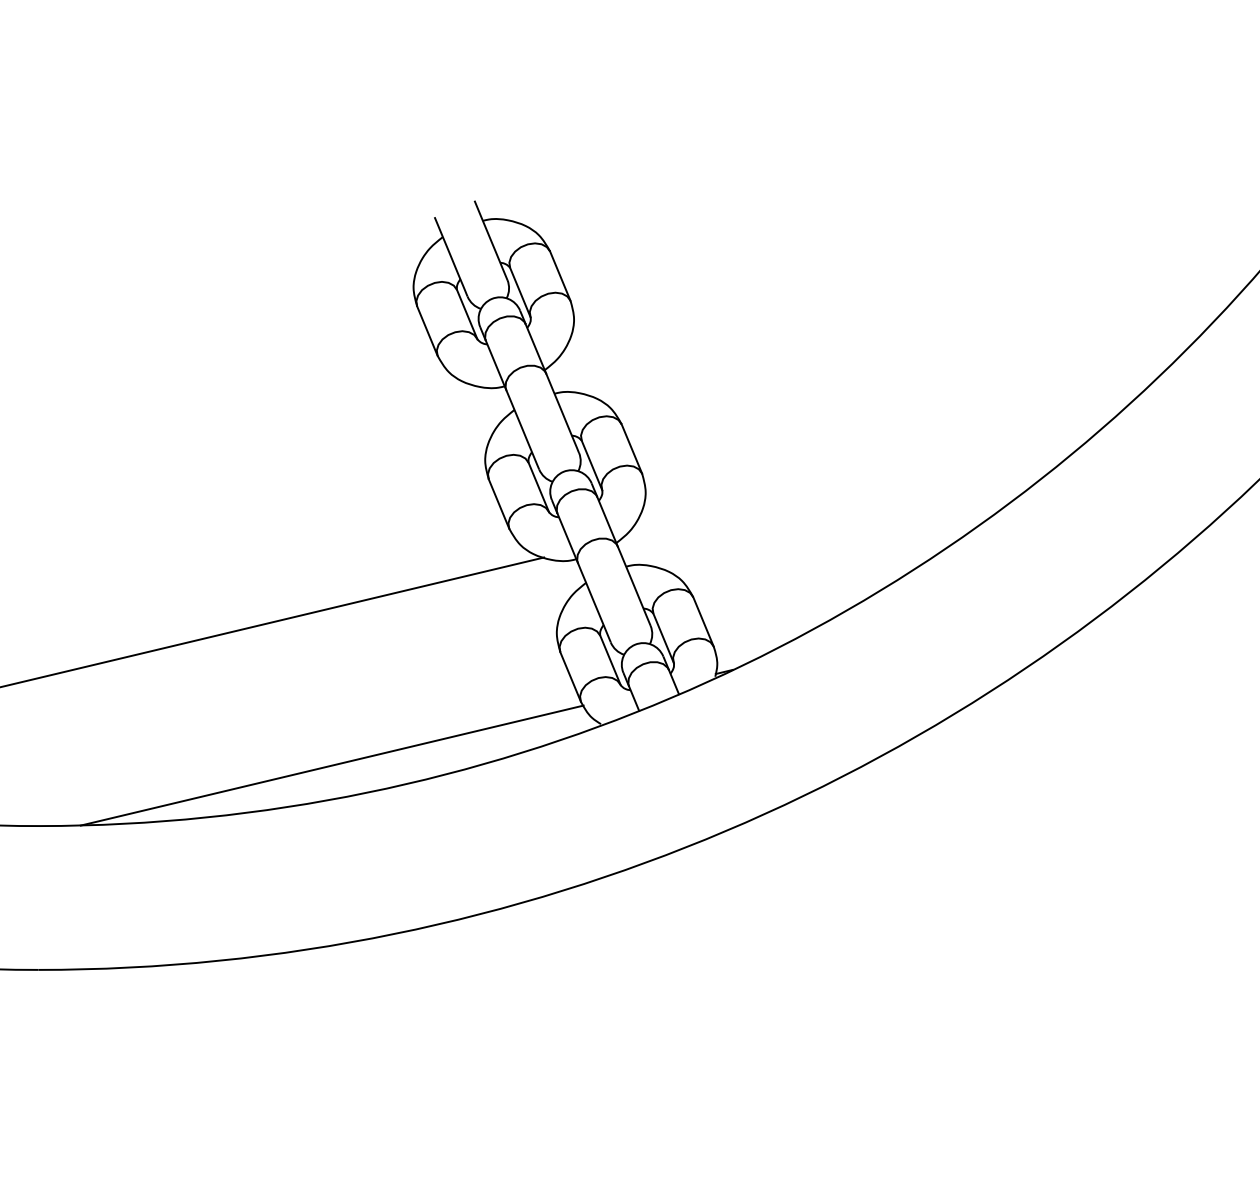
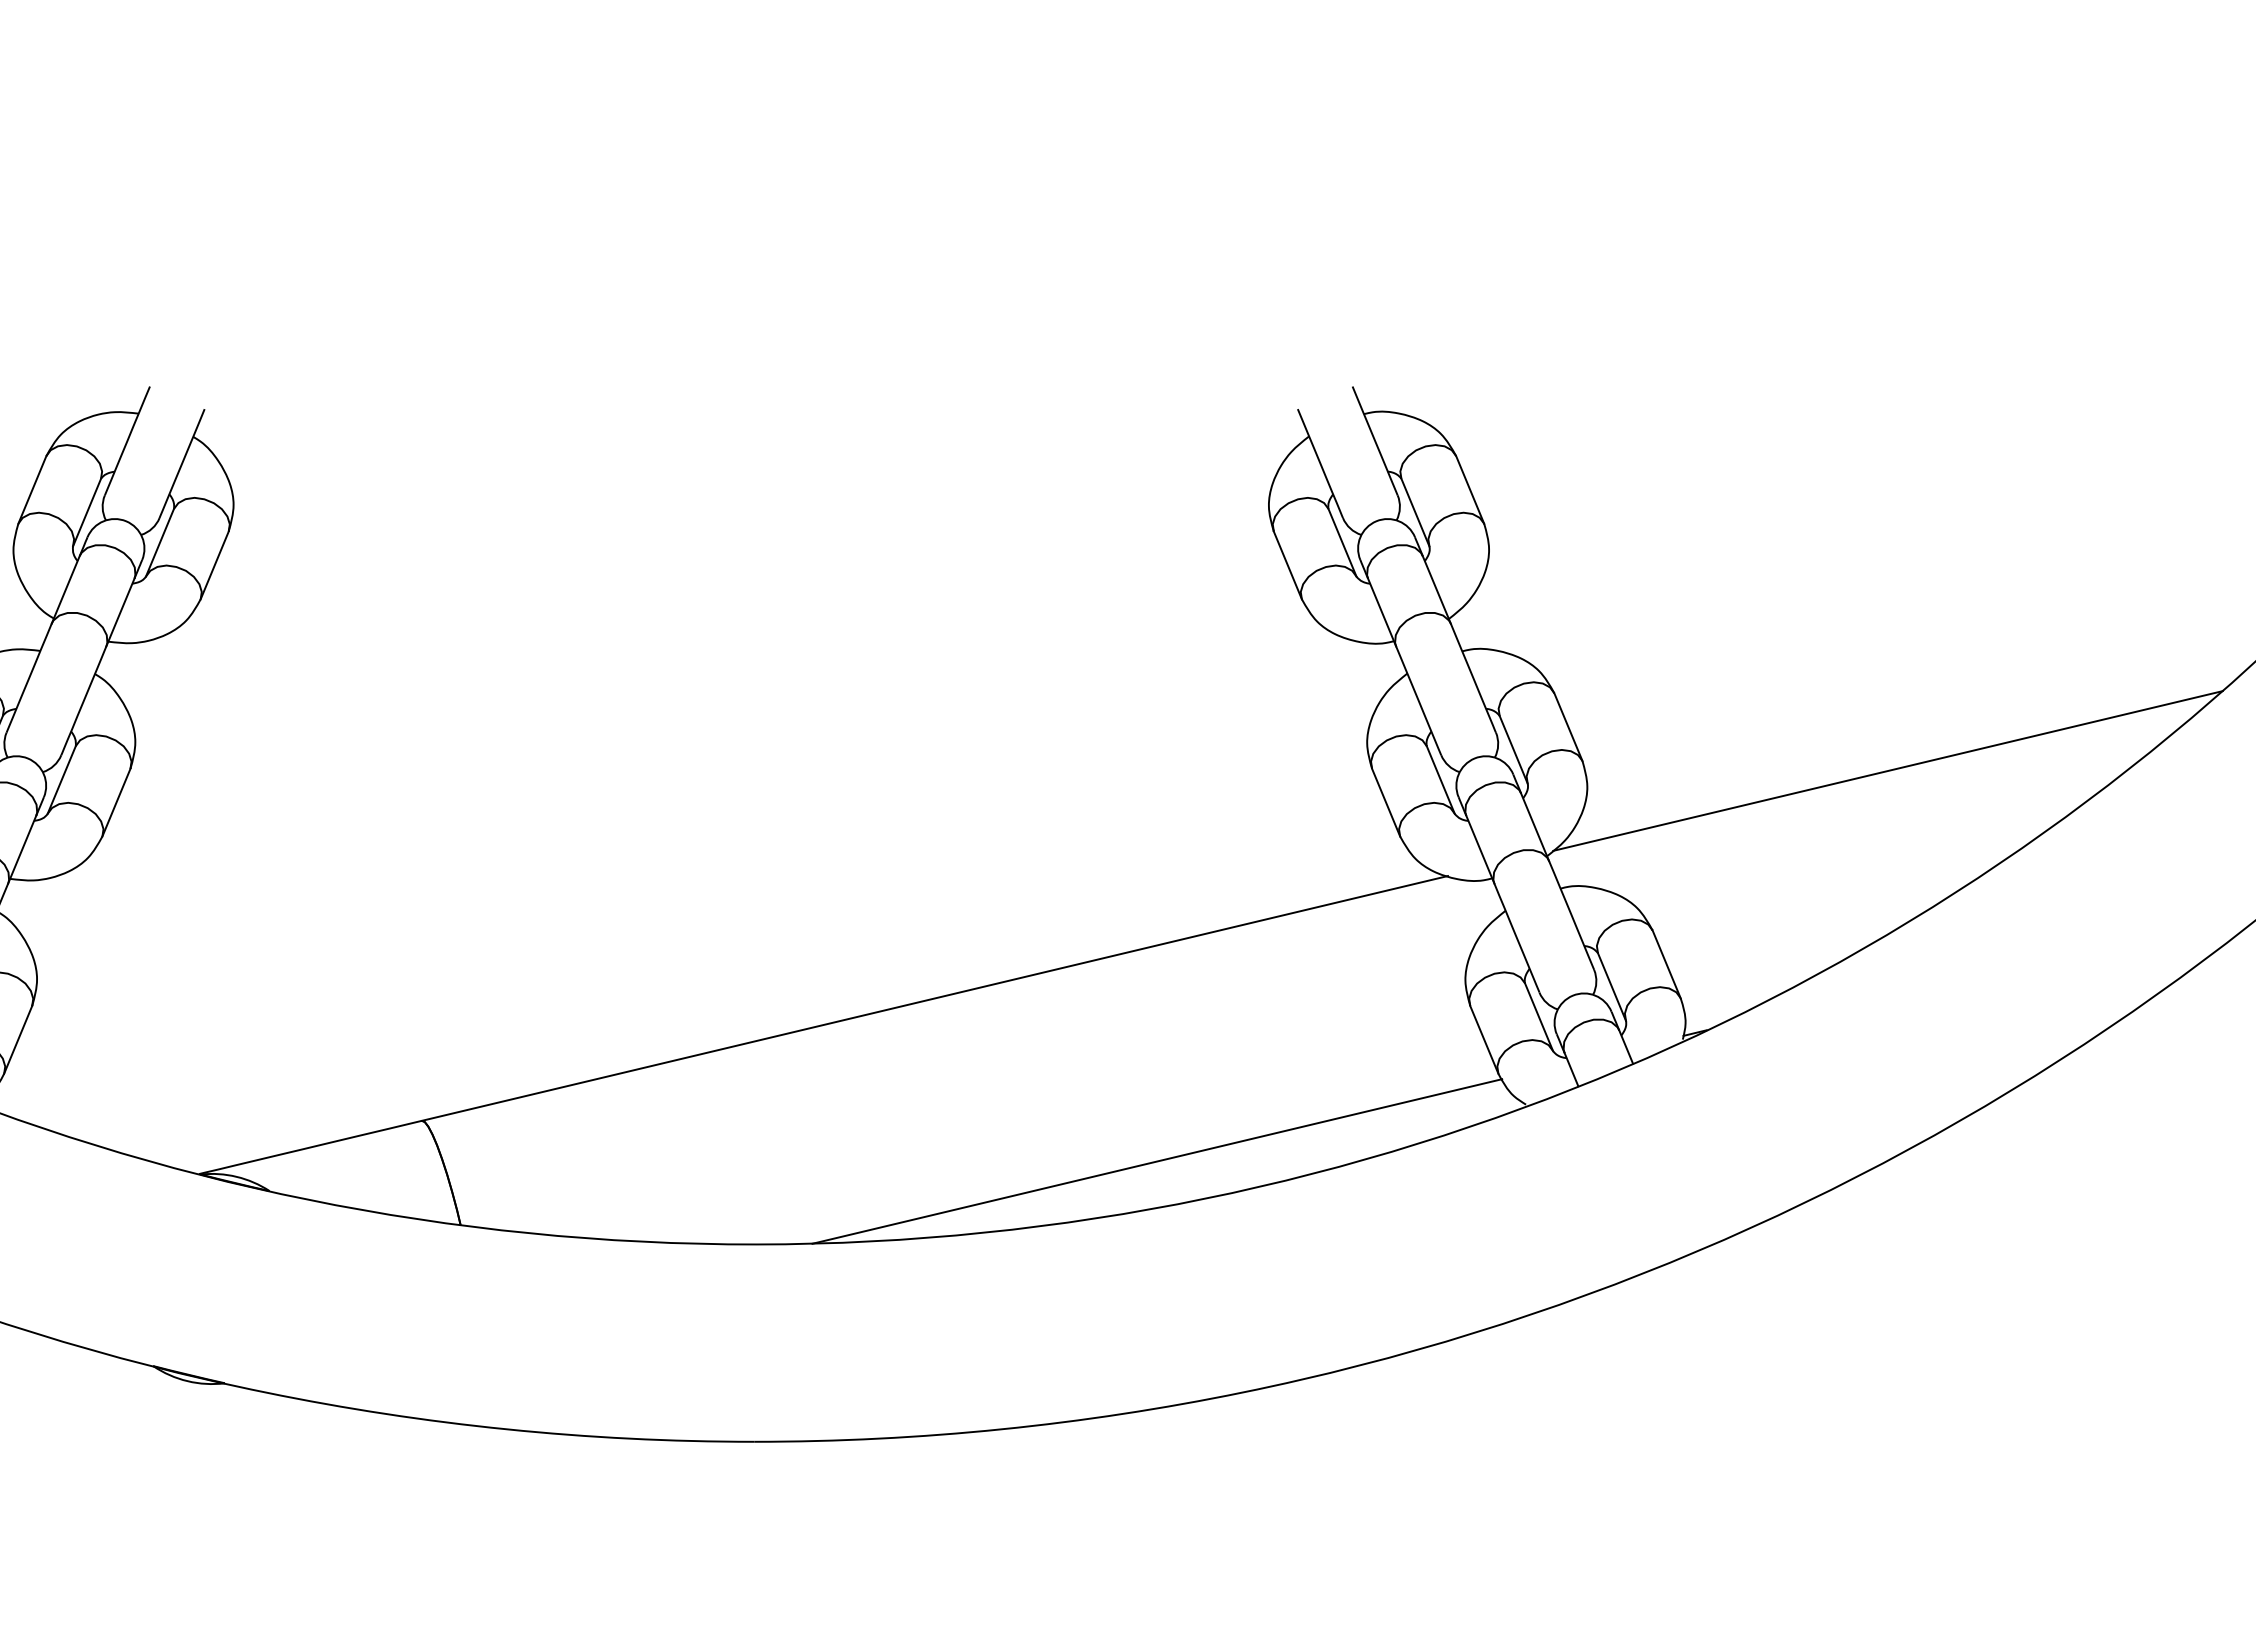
line: (864, 480) -> (1887, 770), added

